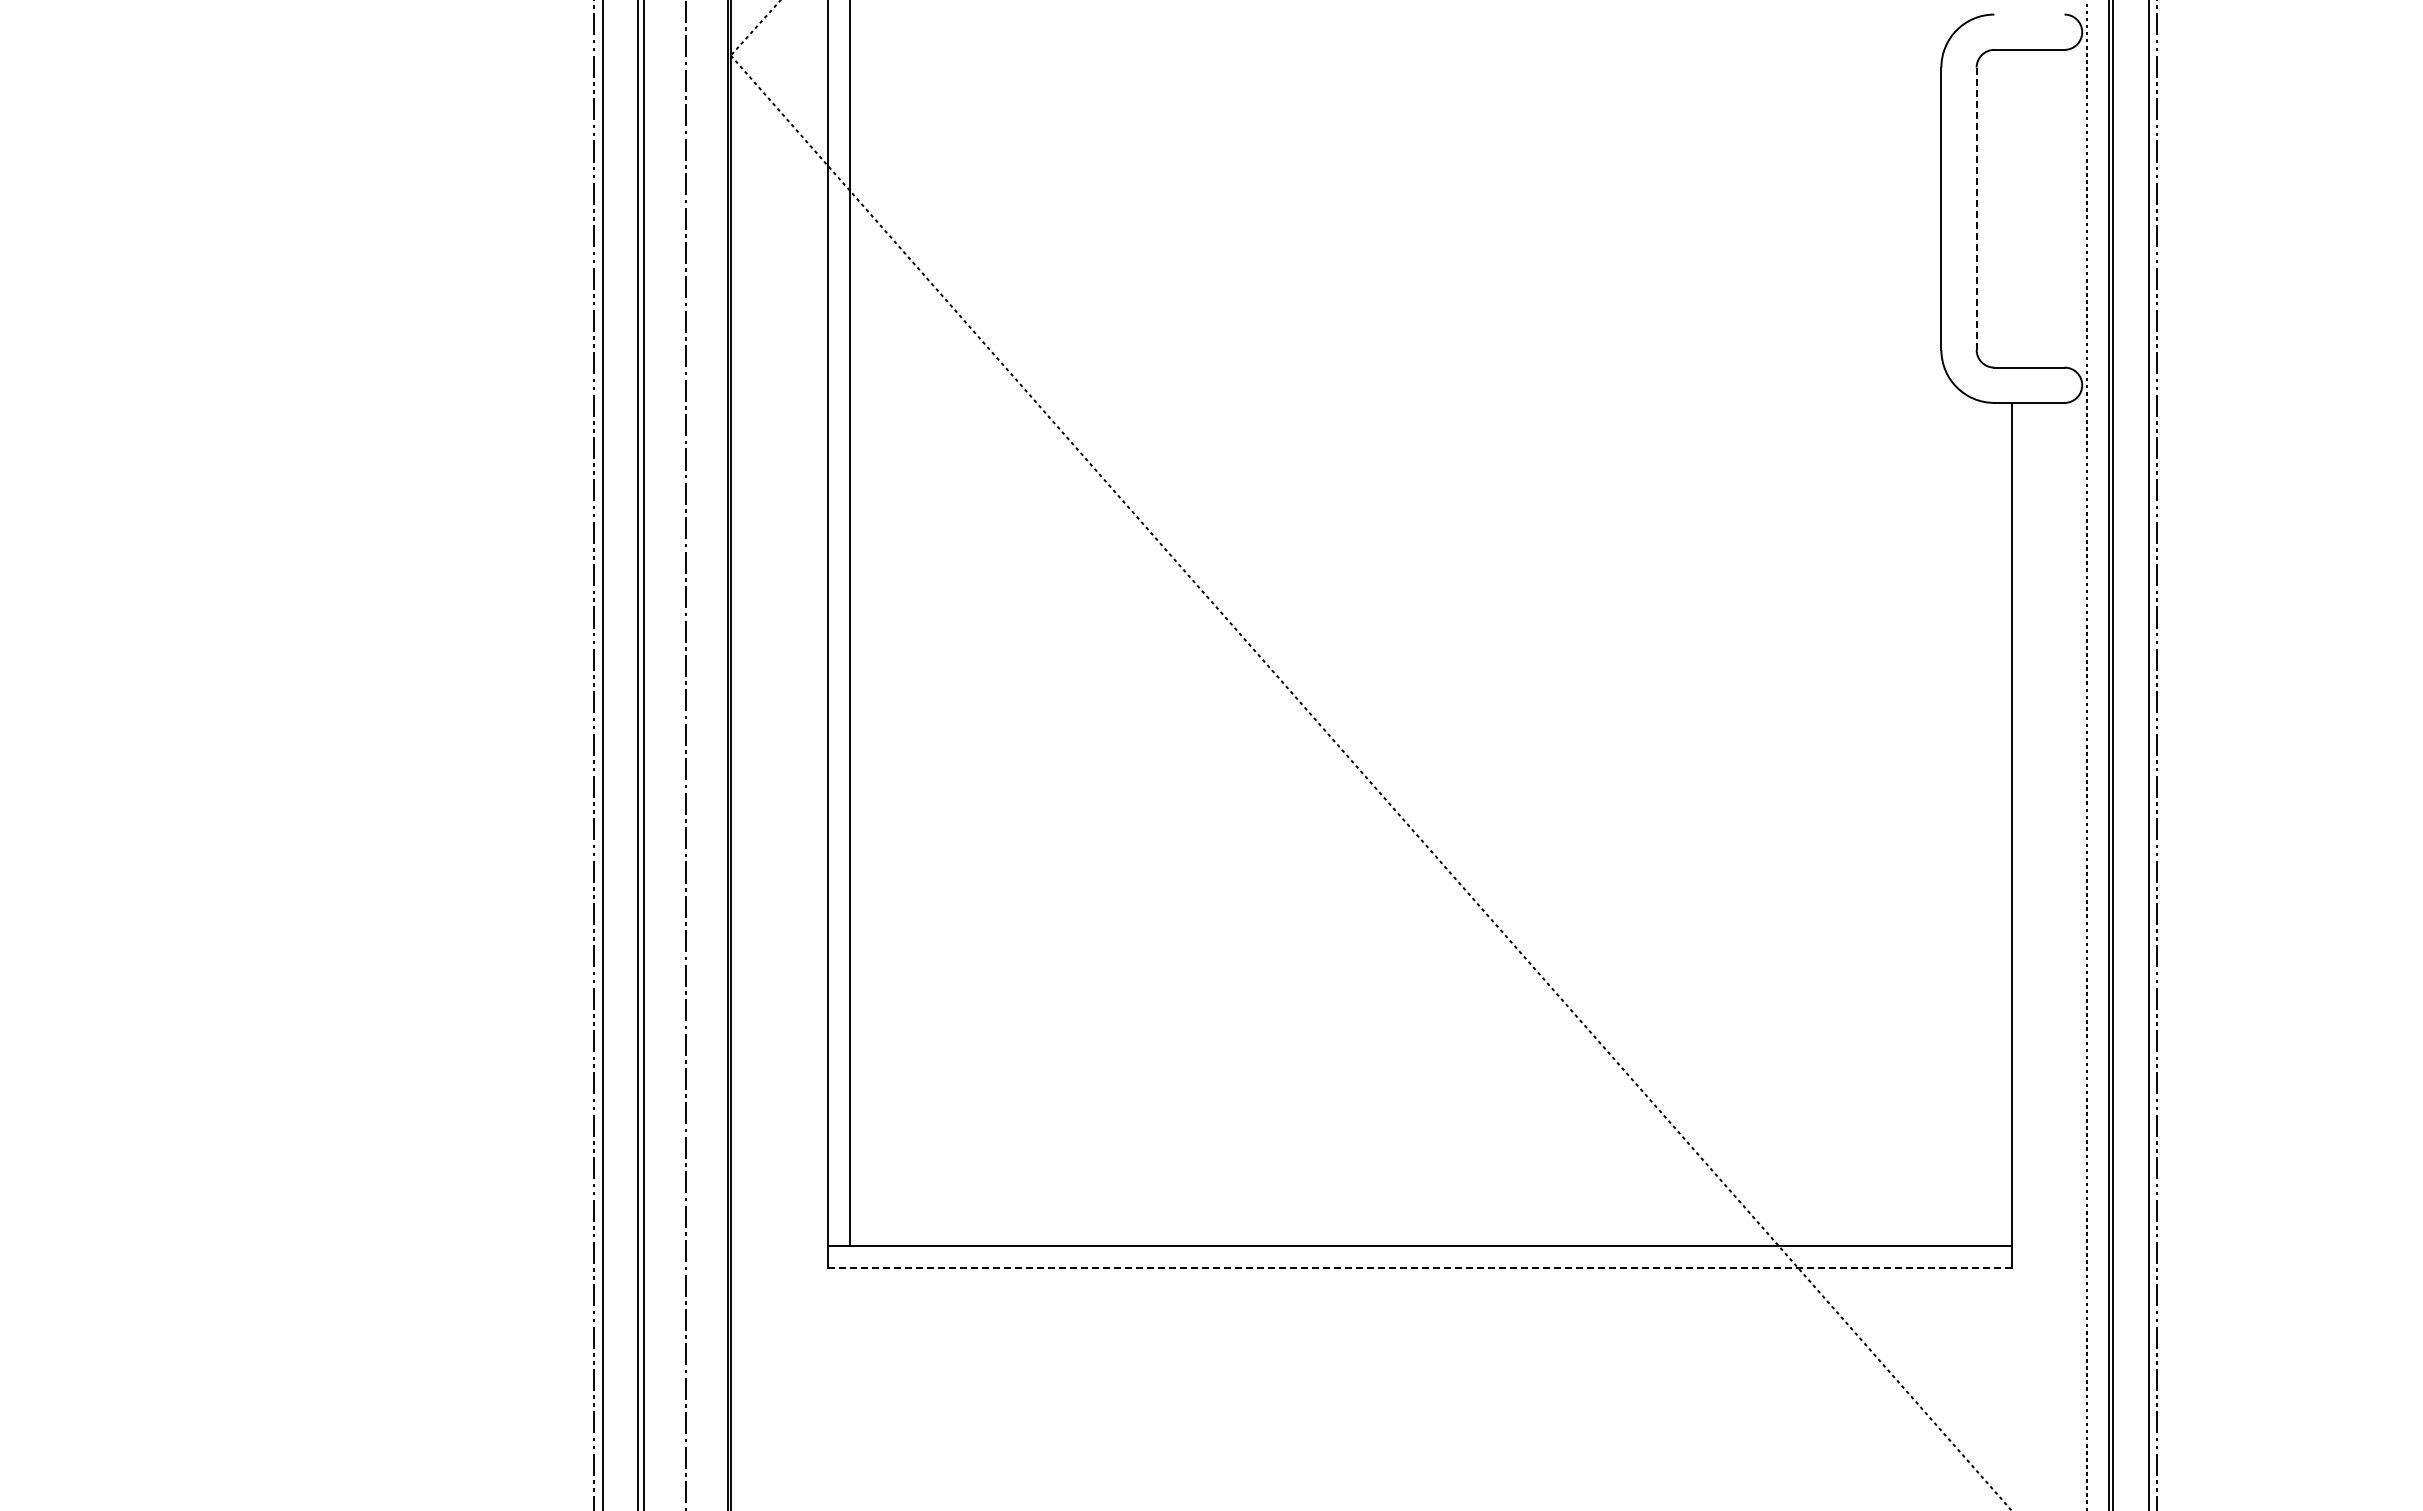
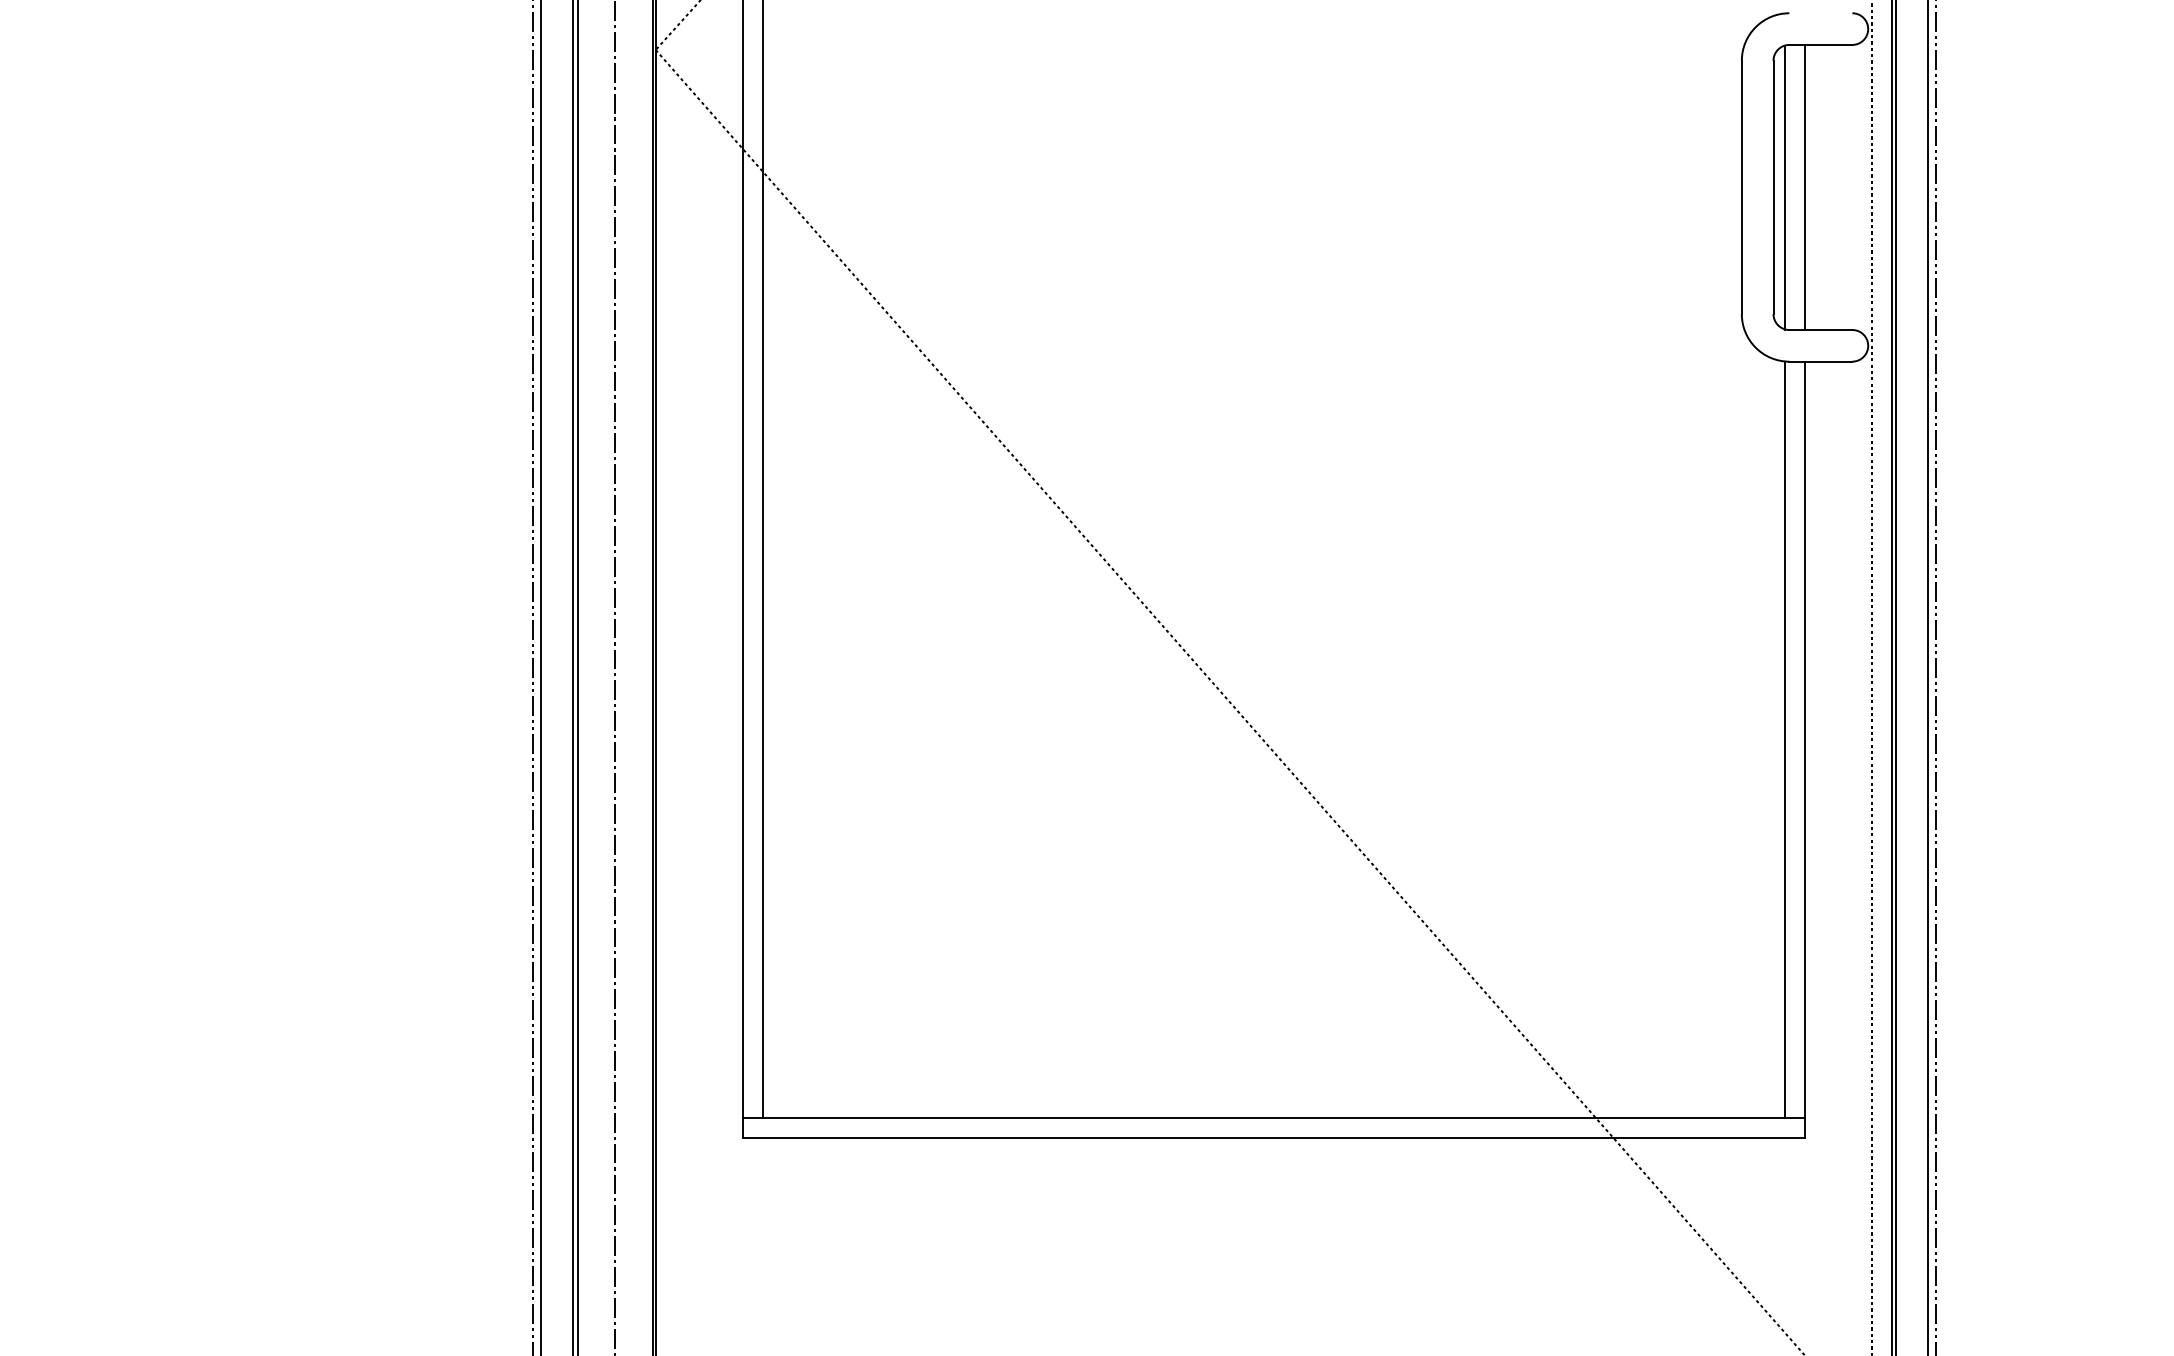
line: (1989, 208) -> (1785, 187), added
line: (2011, 208) -> (1804, 187), added
line: (1976, 209) -> (1773, 188), dashed -> solid
line: (1989, 823) -> (1785, 739), added
line: (1419, 1267) -> (1273, 1137), dashed -> solid

